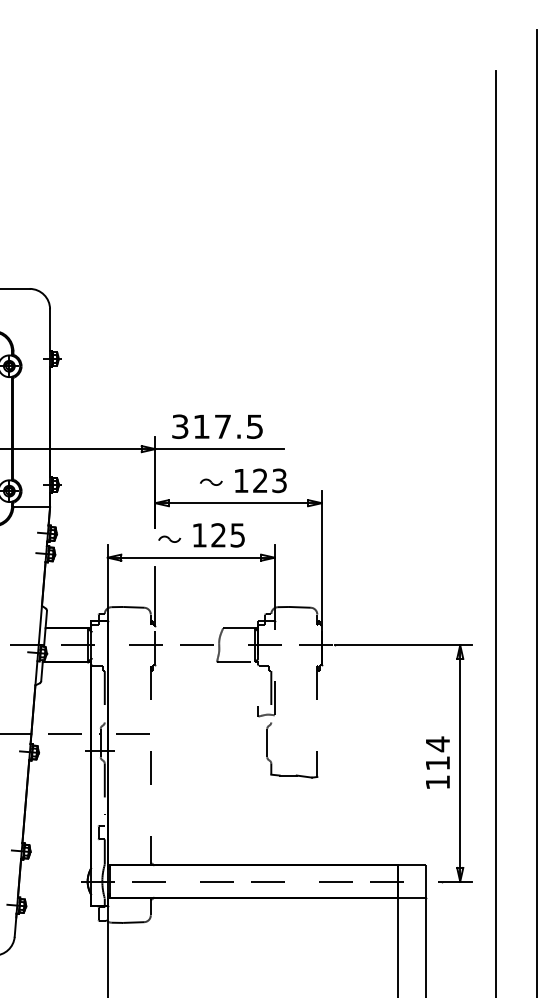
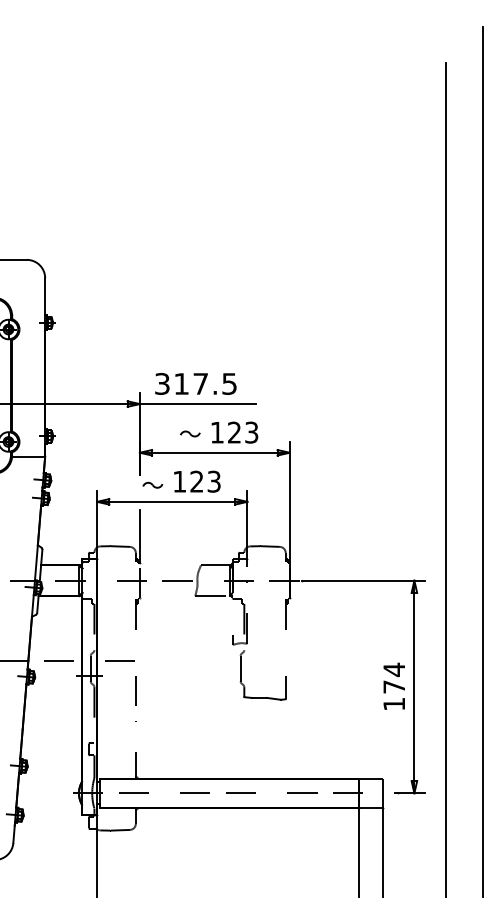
text: (237, 534) -> (213, 480), 125 -> 123
text: (437, 763) -> (393, 687), 114 -> 174

